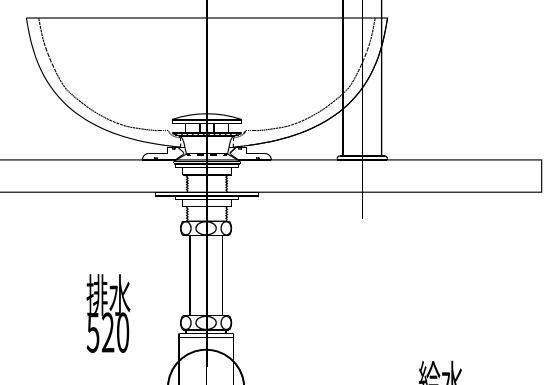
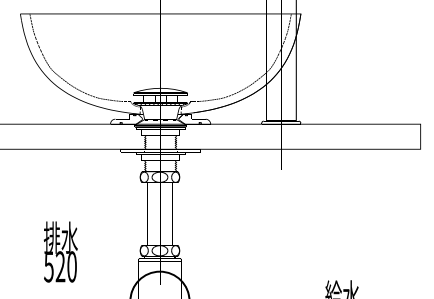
text: (108, 313) -> (60, 252), moved

